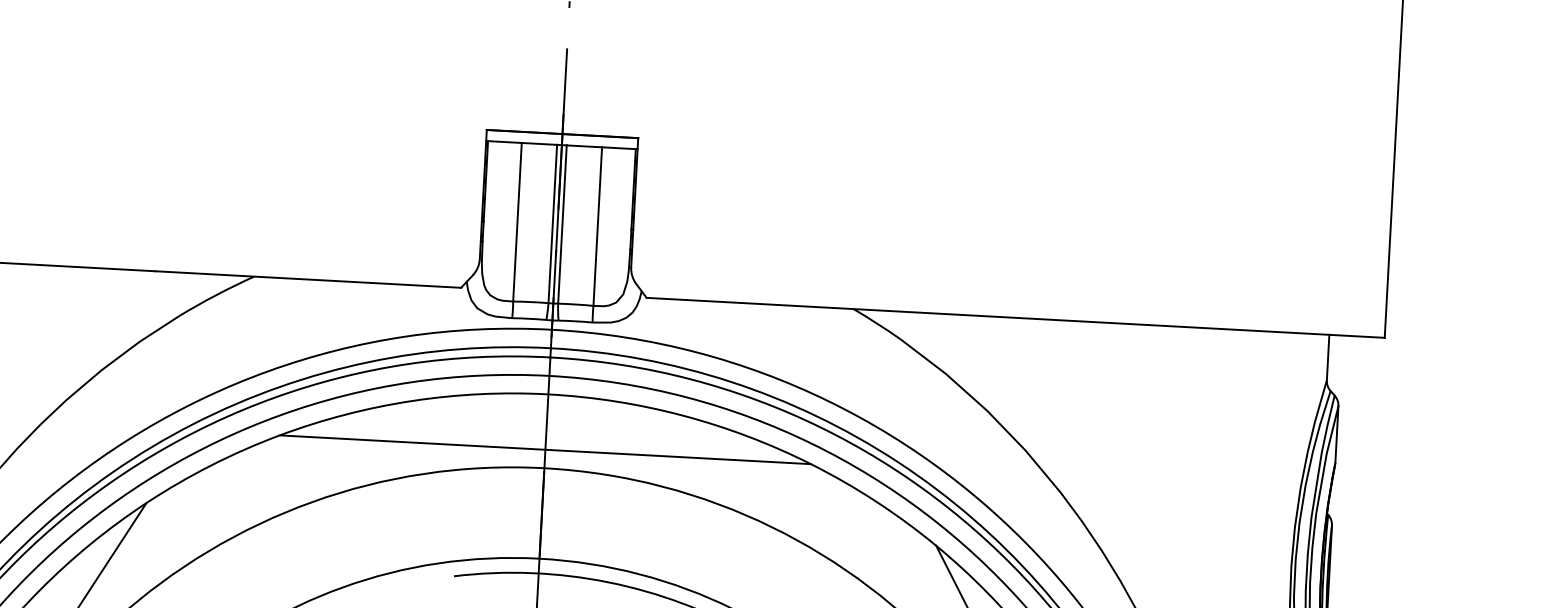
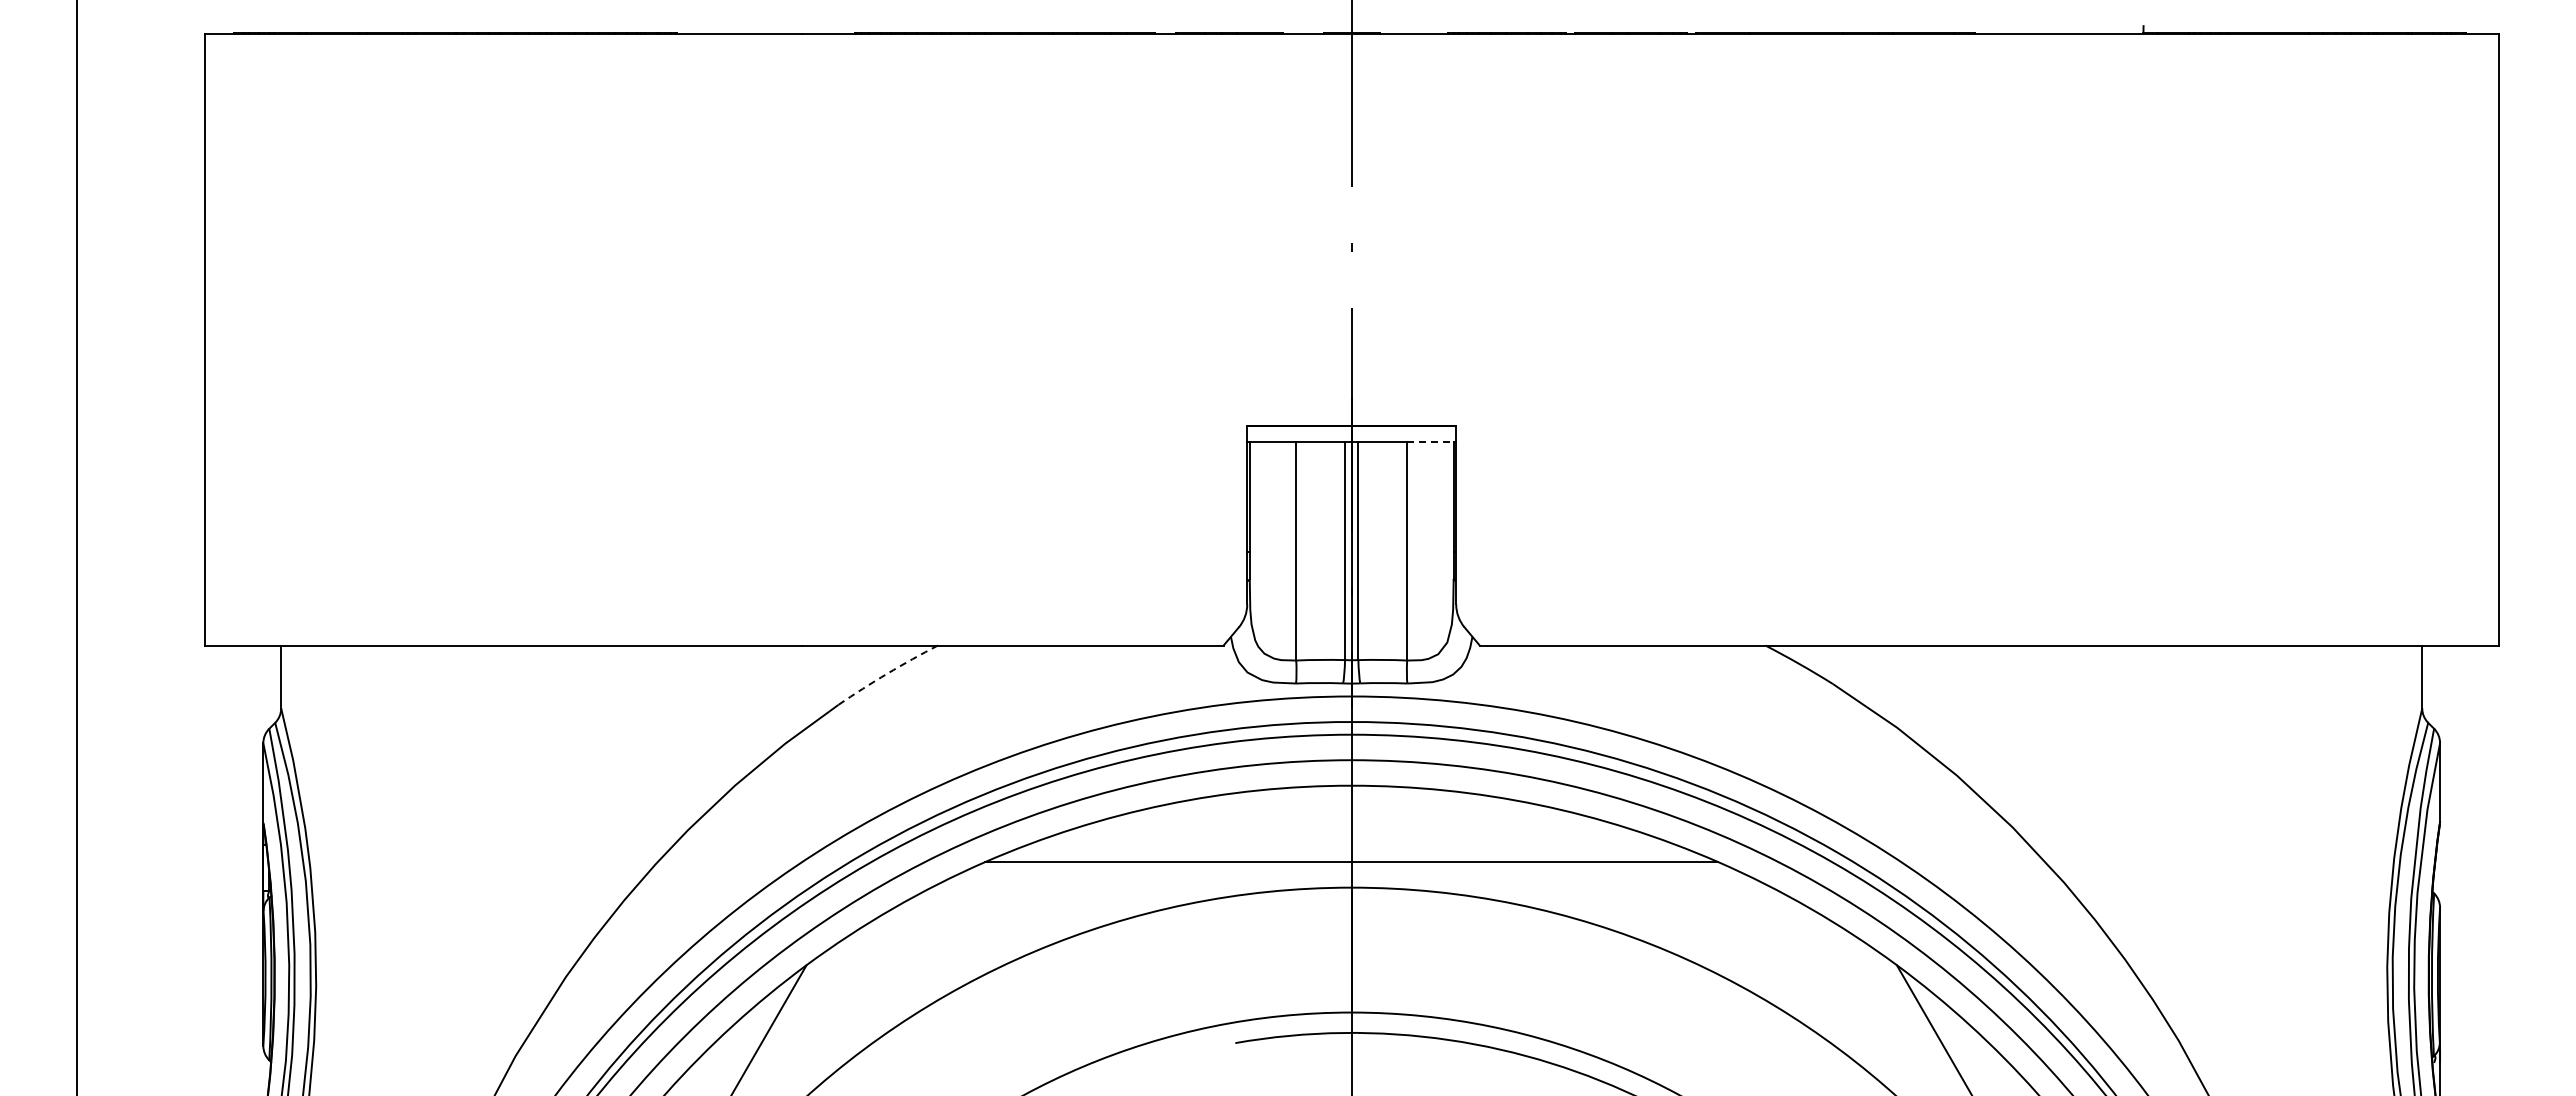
line: (618, 148) -> (1430, 441), solid -> dashed
arc: (216, 294) -> (887, 673), solid -> dashed

